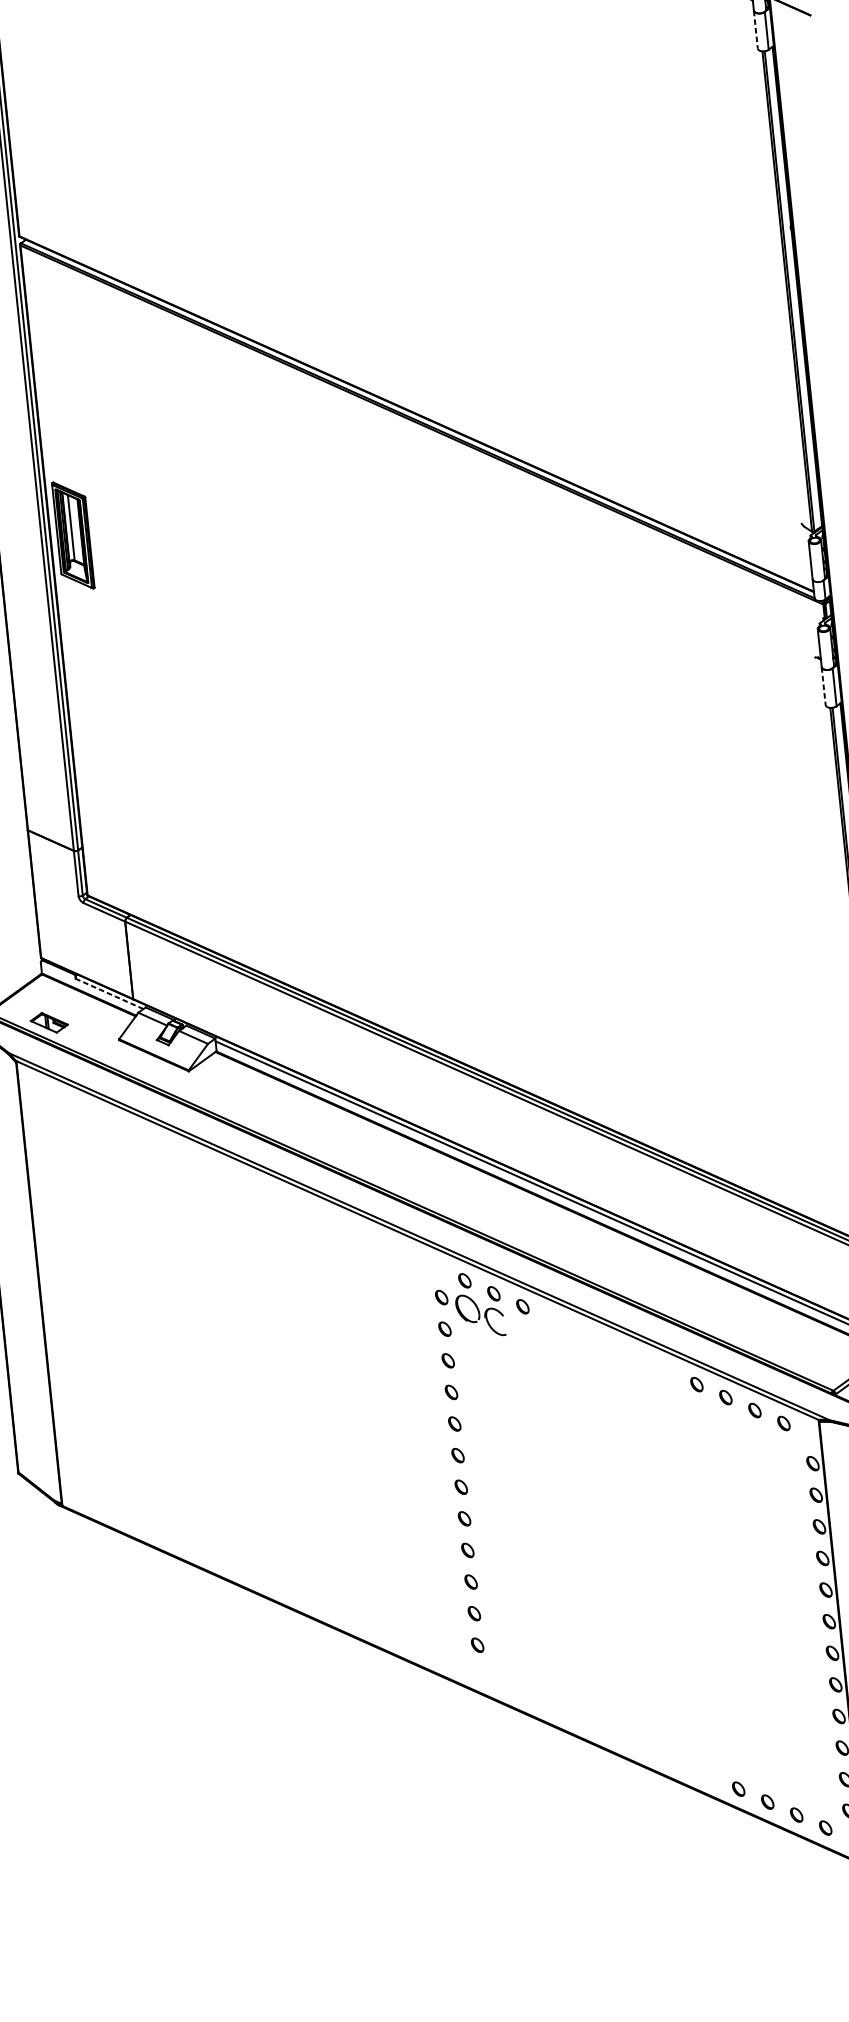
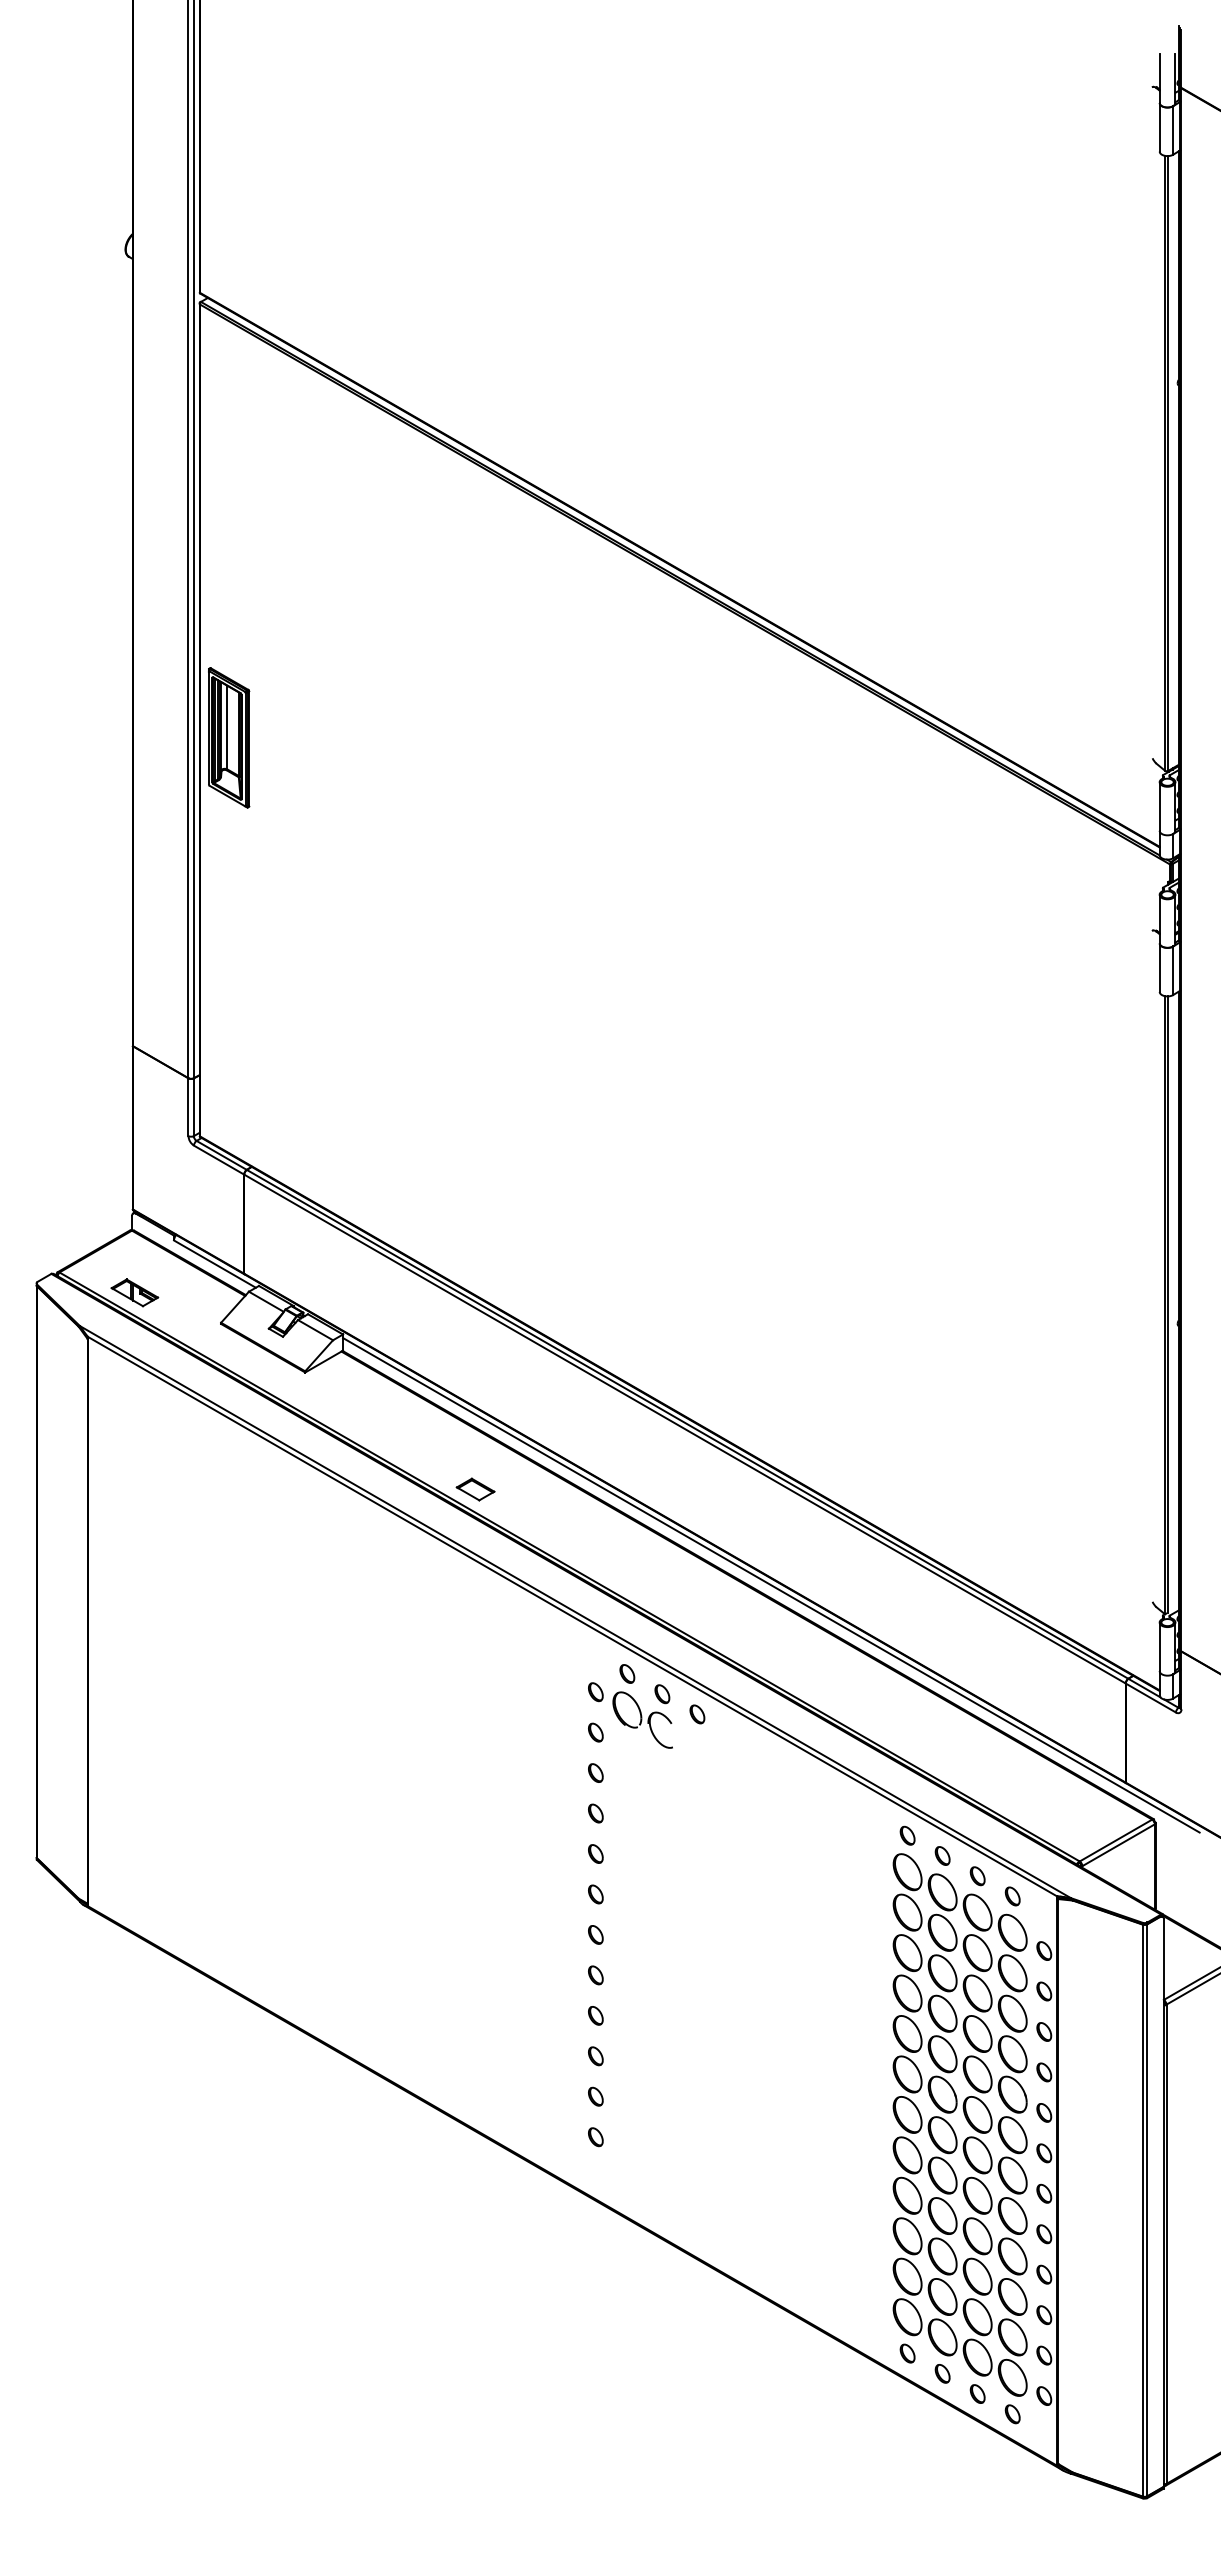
line: (755, 29) -> (1159, 127), dashed -> solid
part: (73, 535) -> (229, 737), moved
line: (823, 686) -> (1159, 968), dashed -> solid
line: (109, 993) -> (214, 1263), dashed -> solid
part: (331, 1148) -> (475, 1489), added
part: (756, 1609) -> (953, 2128), added

